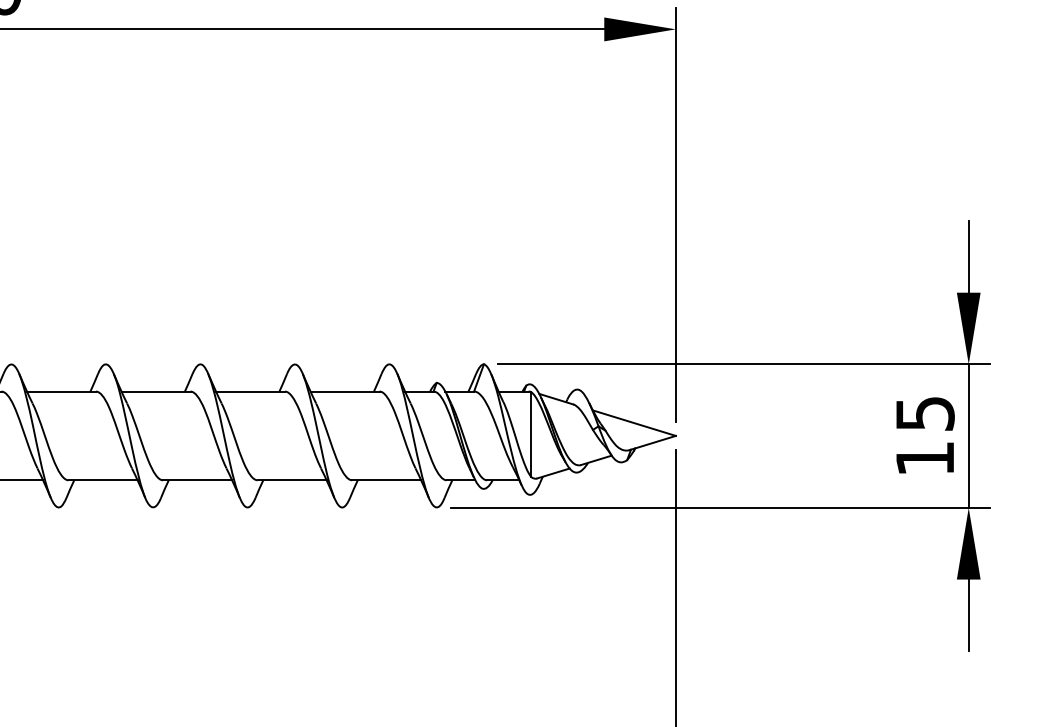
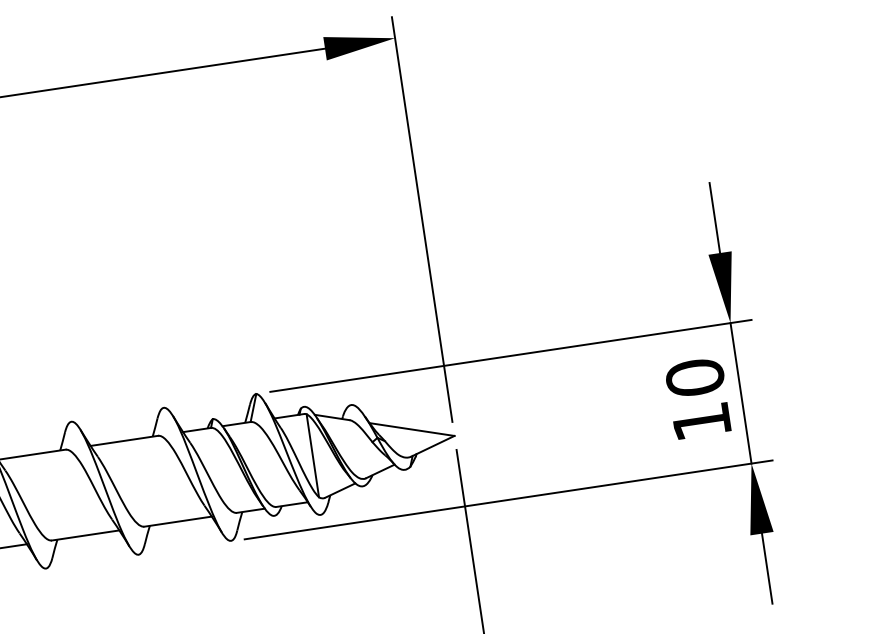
text: (924, 413) -> (694, 377), 15 -> 10

